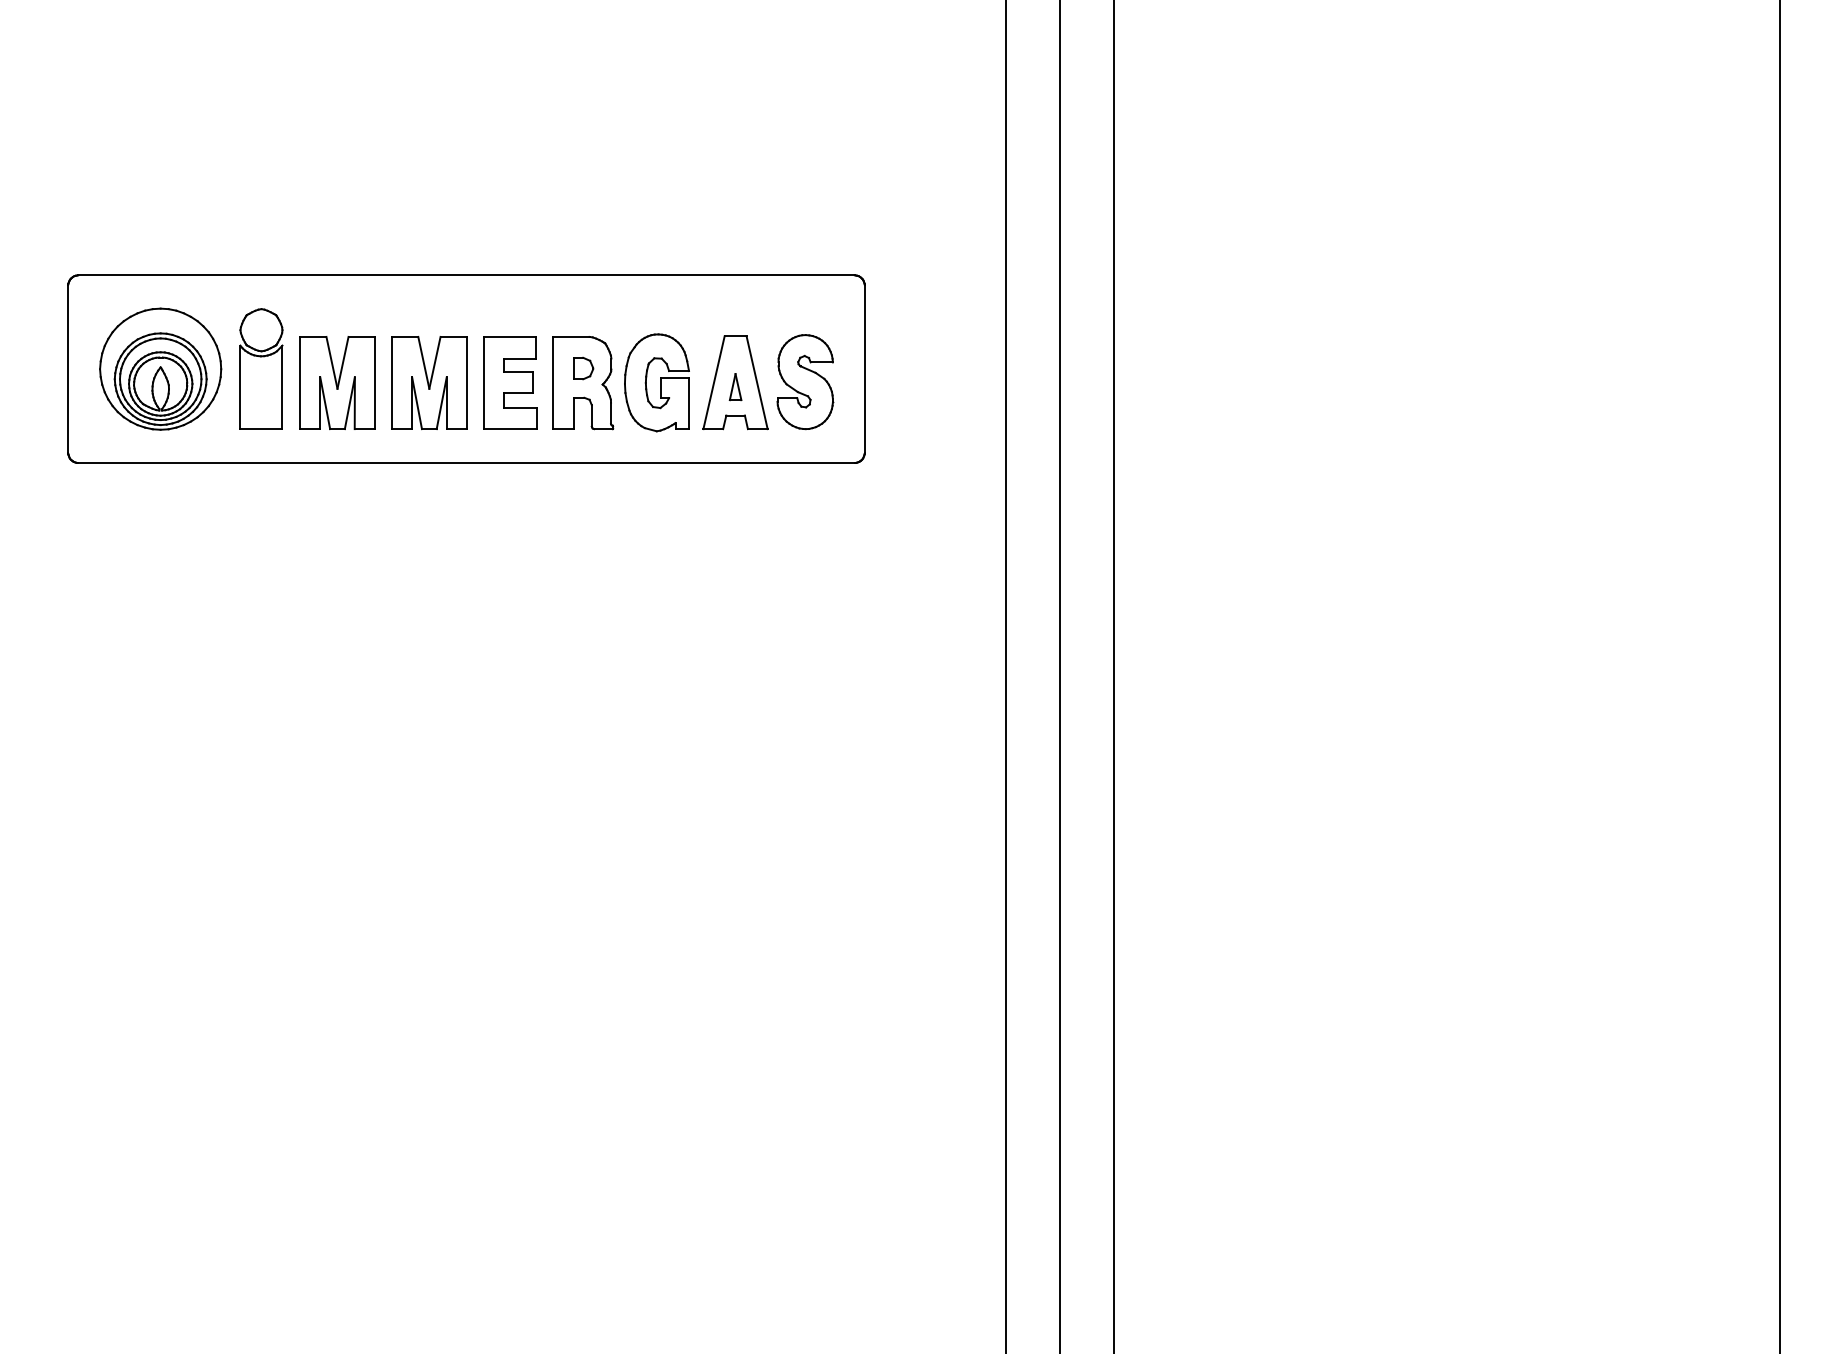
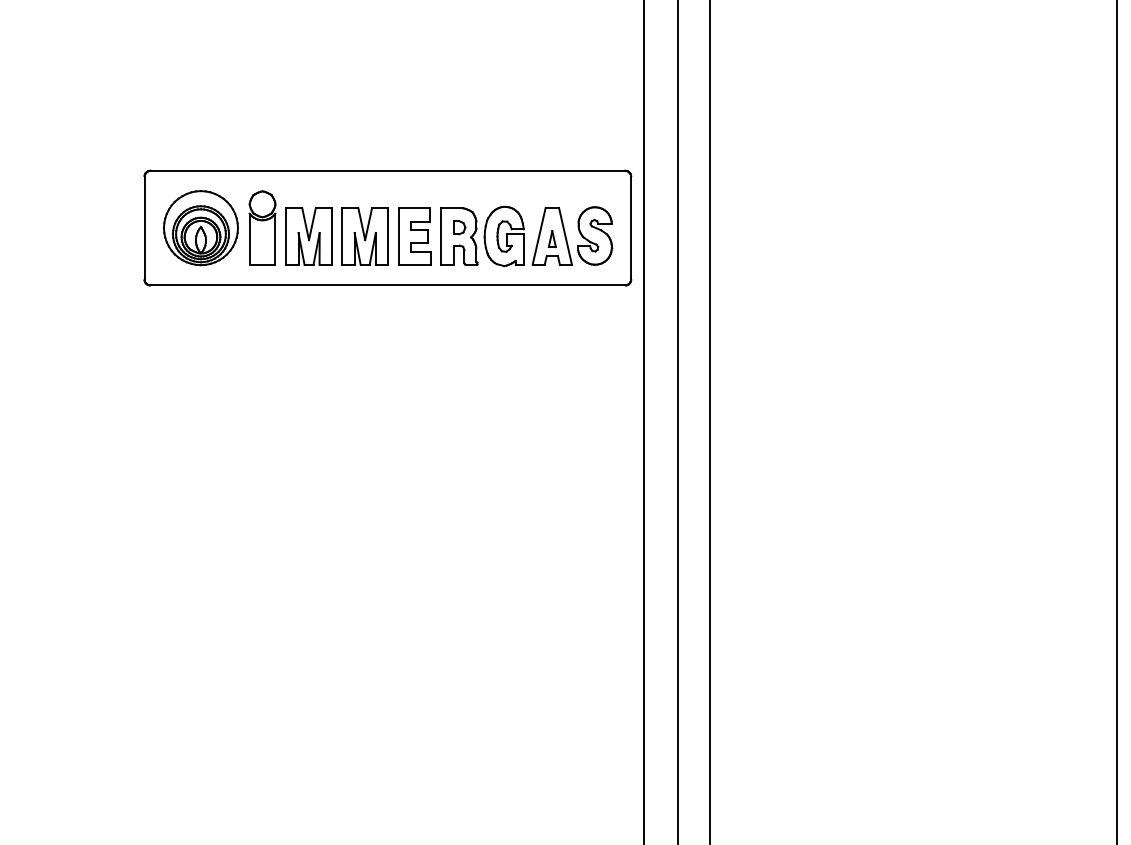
part: (465, 368) -> (387, 227), moved

